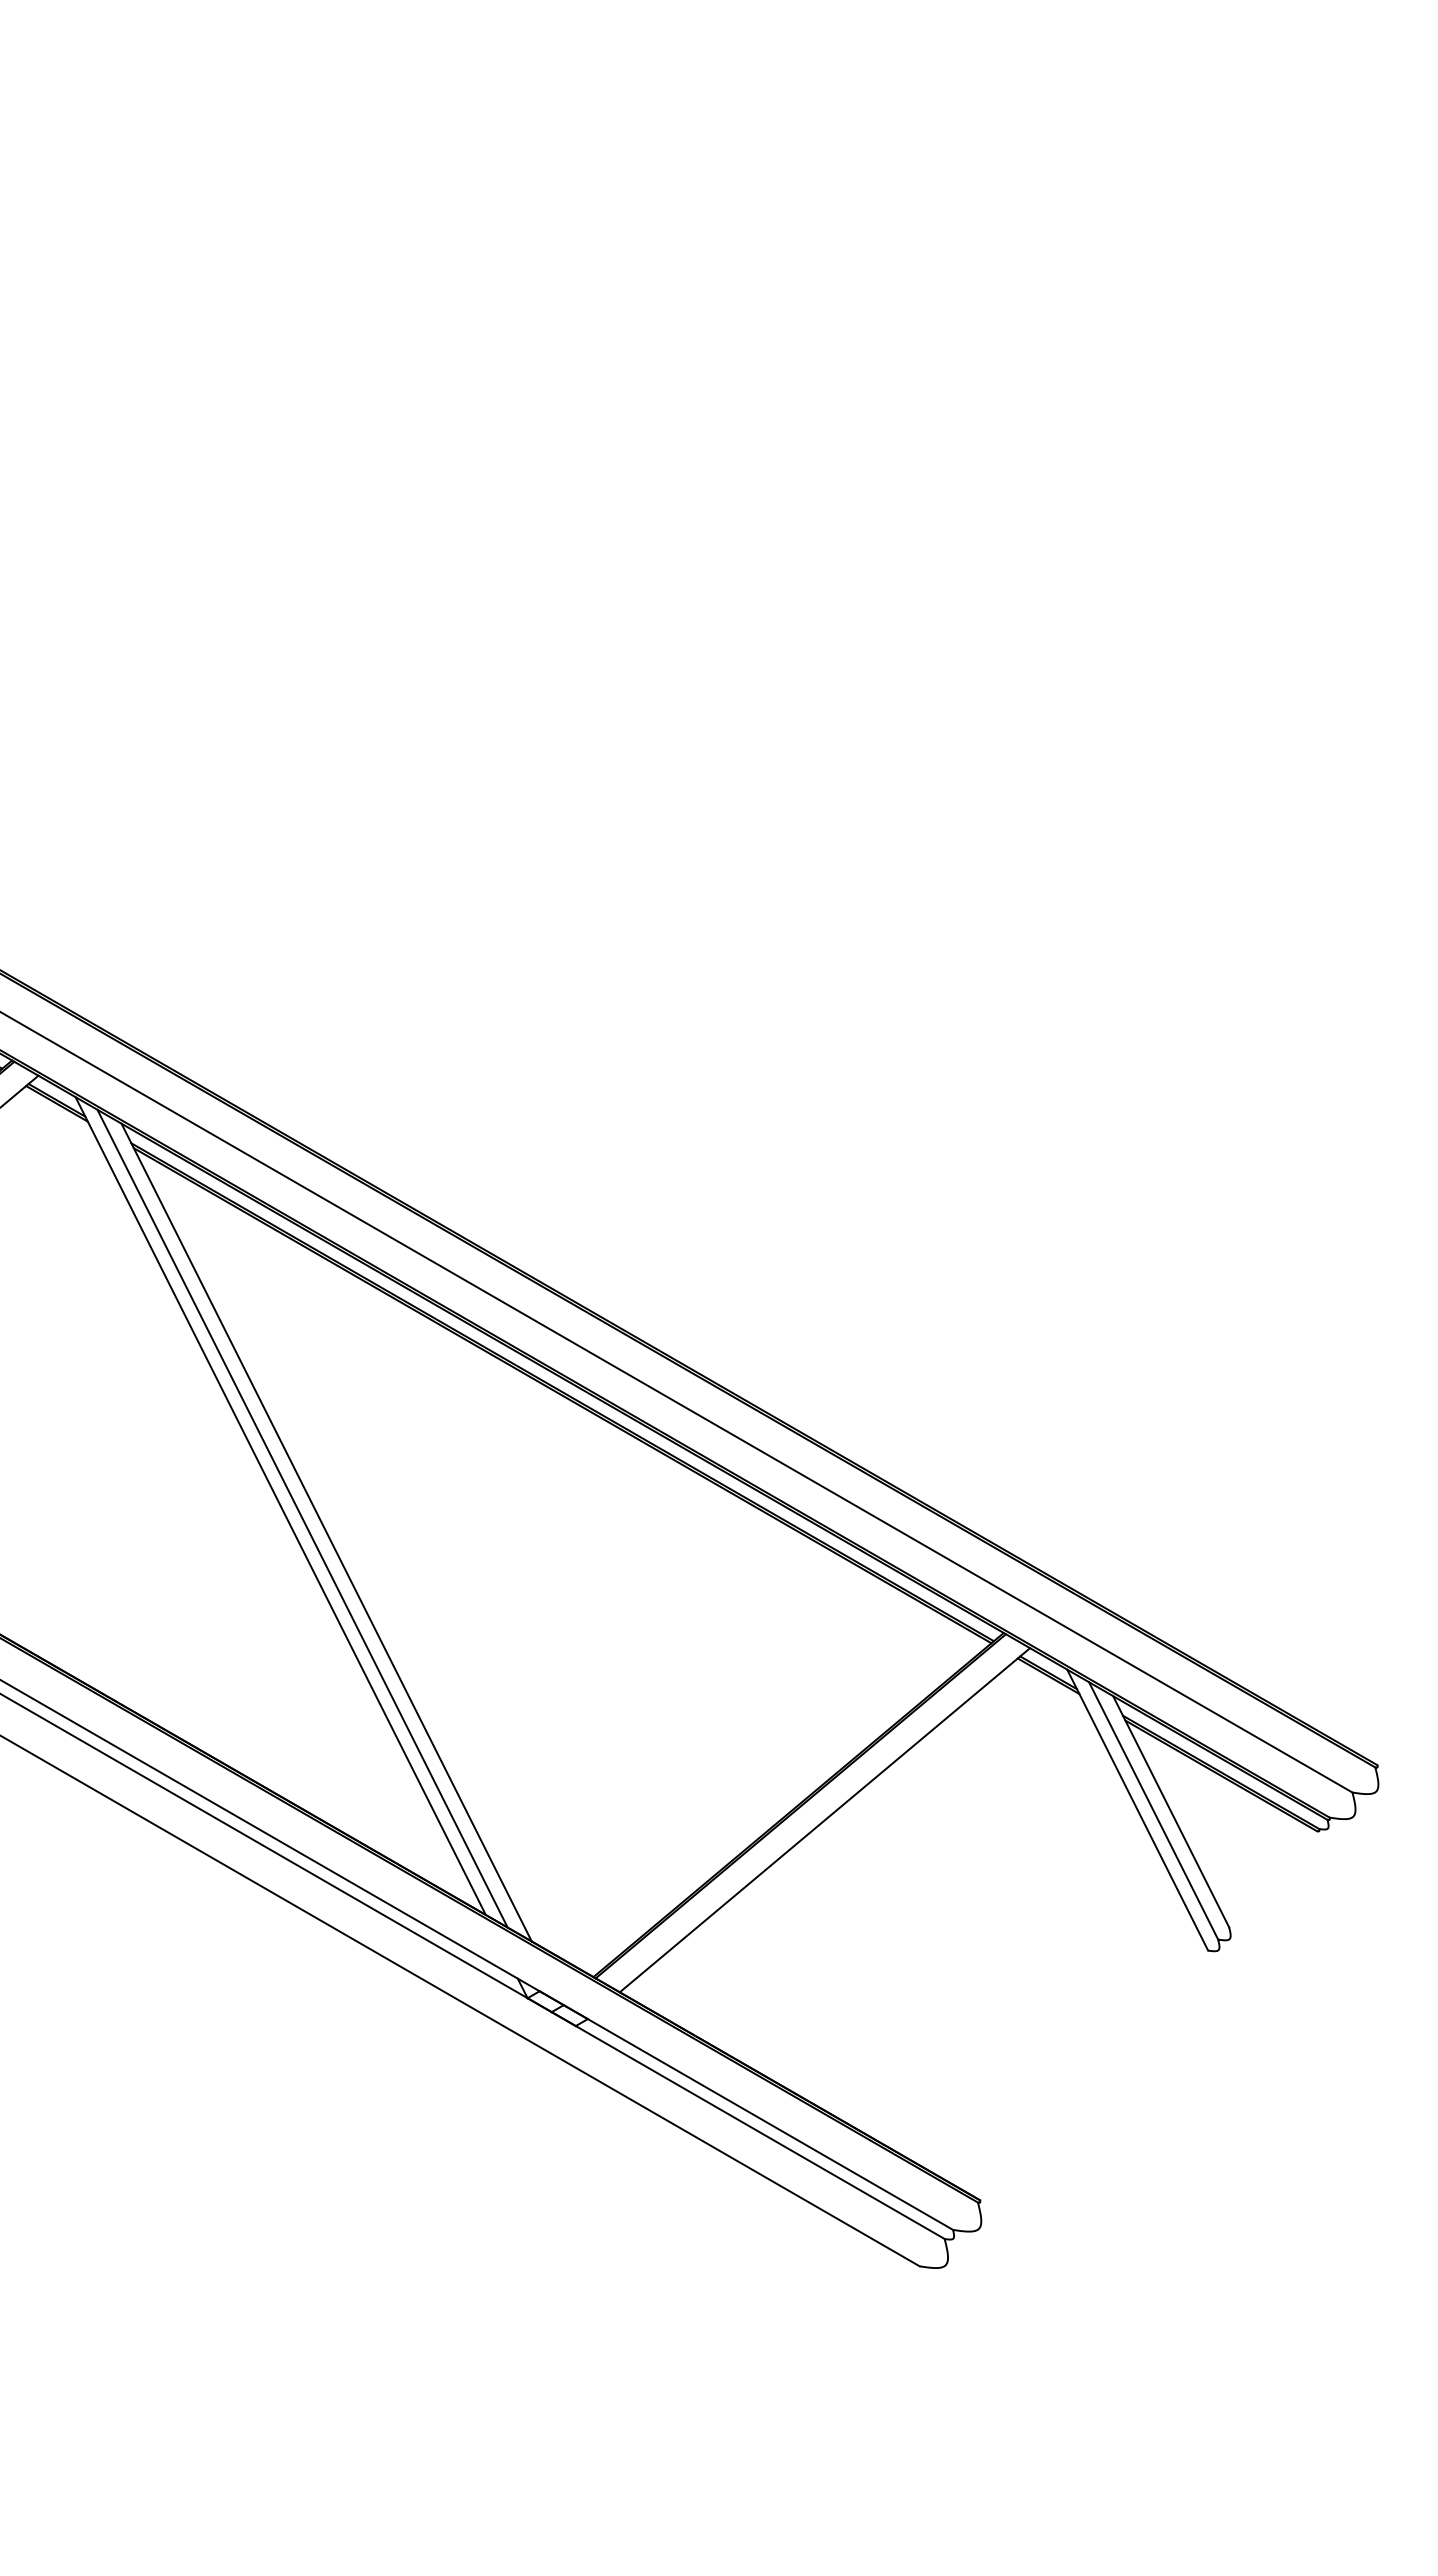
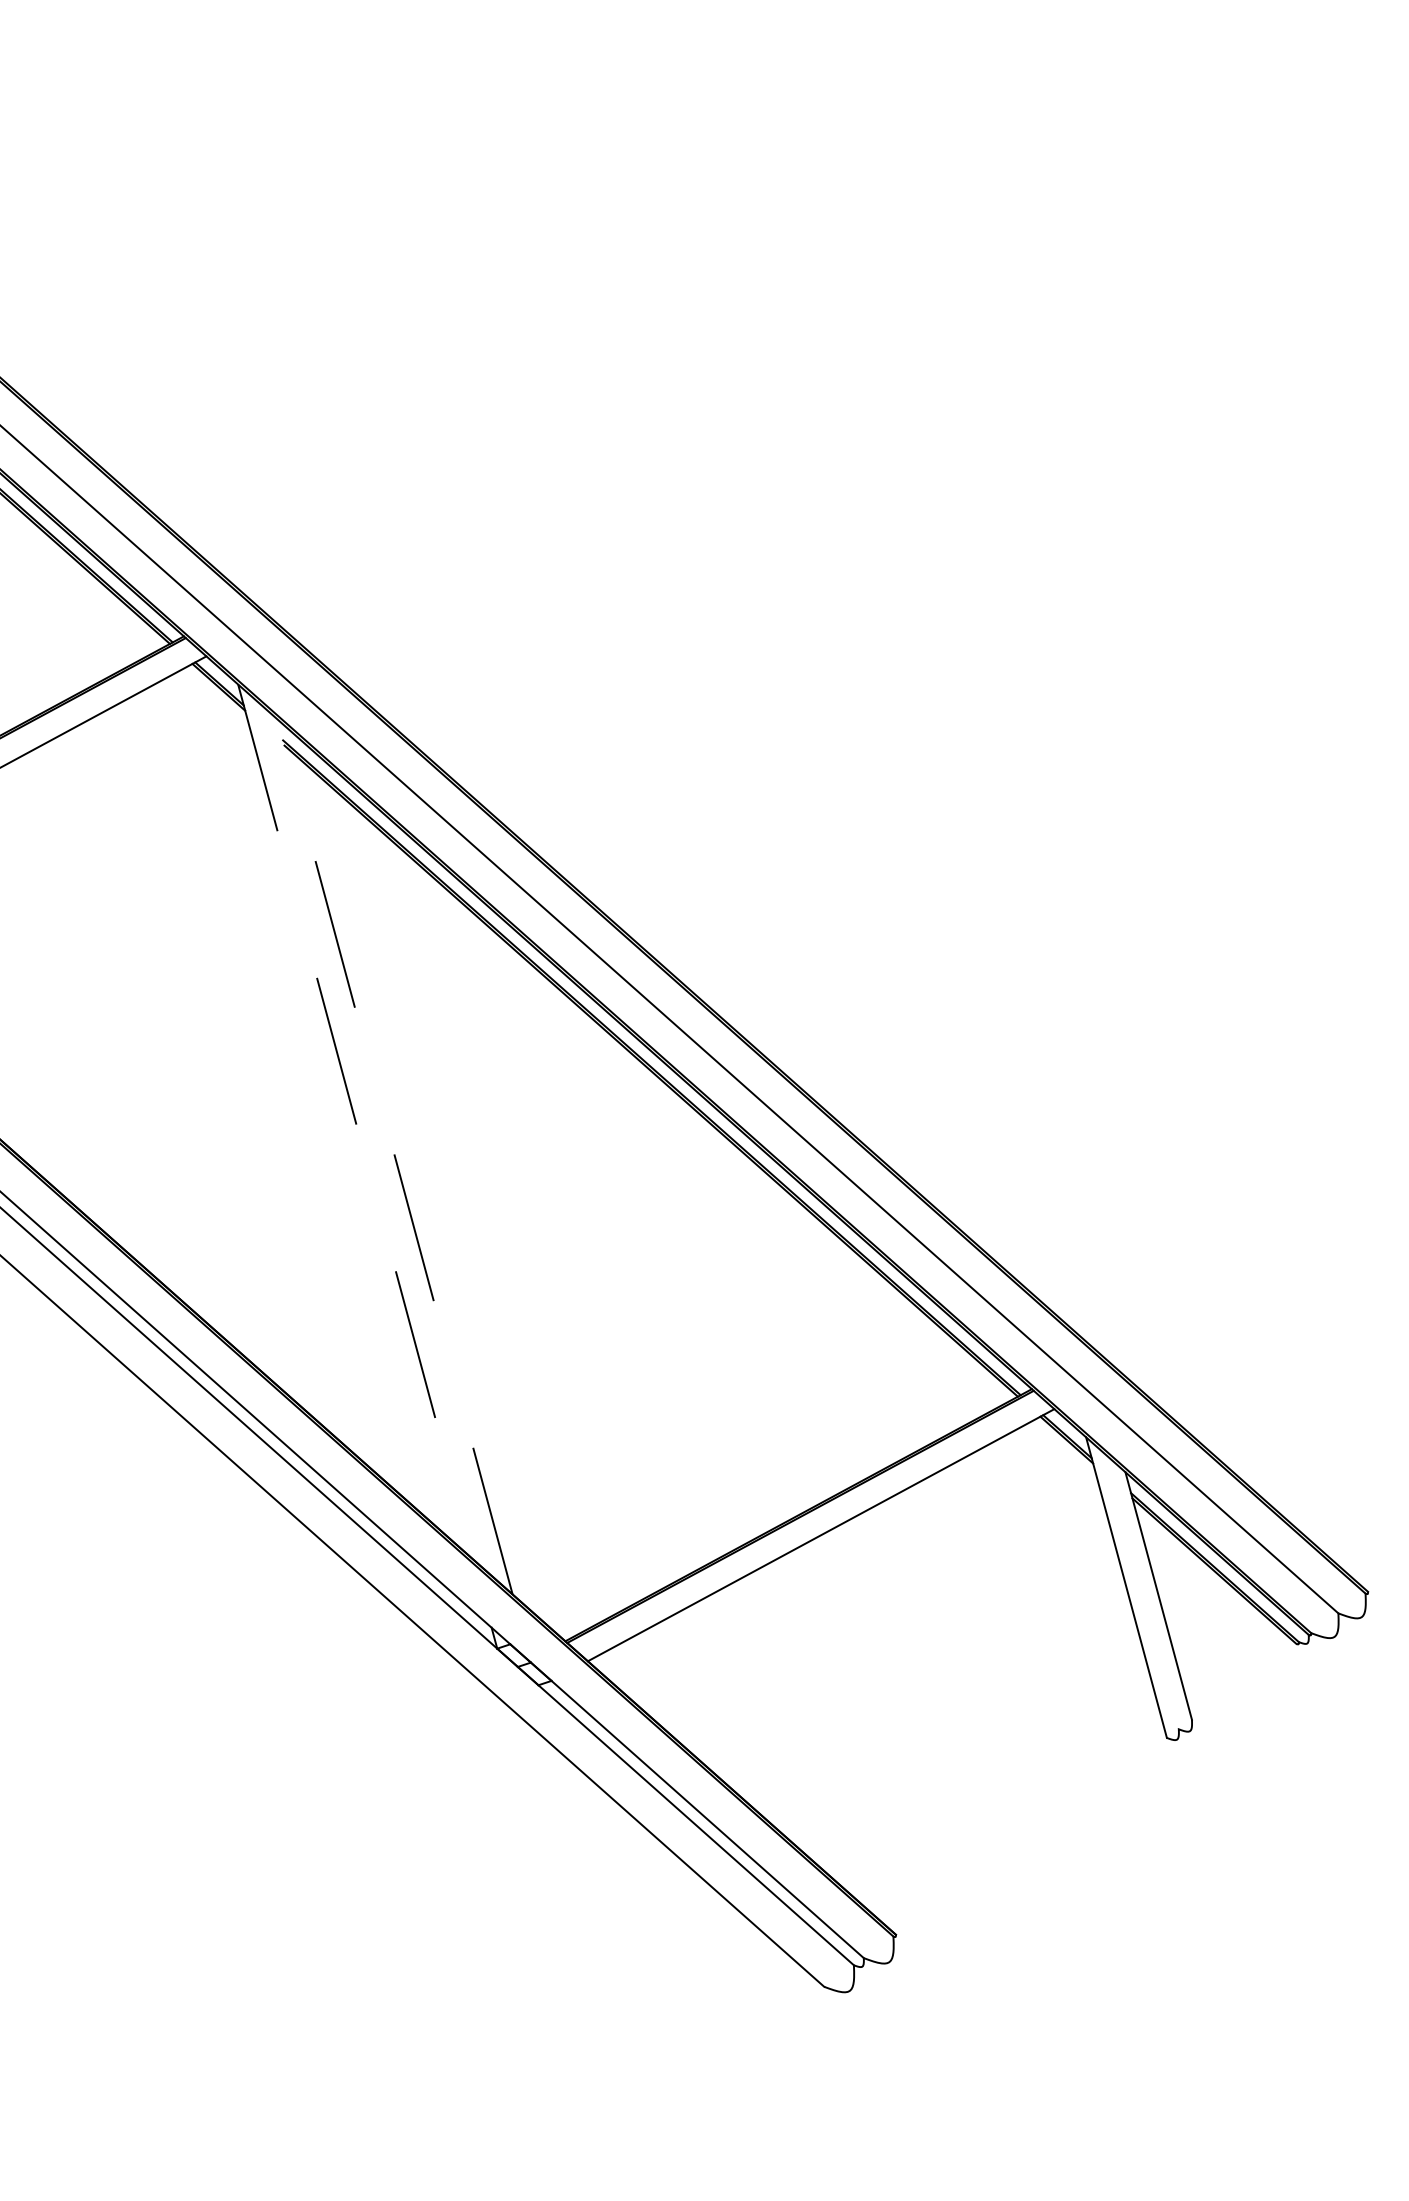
line: (280, 1506) -> (355, 1122), solid -> dashed
line: (302, 1518) -> (374, 1138), removed
line: (326, 1532) -> (394, 1156), solid -> dashed
line: (1153, 1810) -> (1141, 1591), removed

